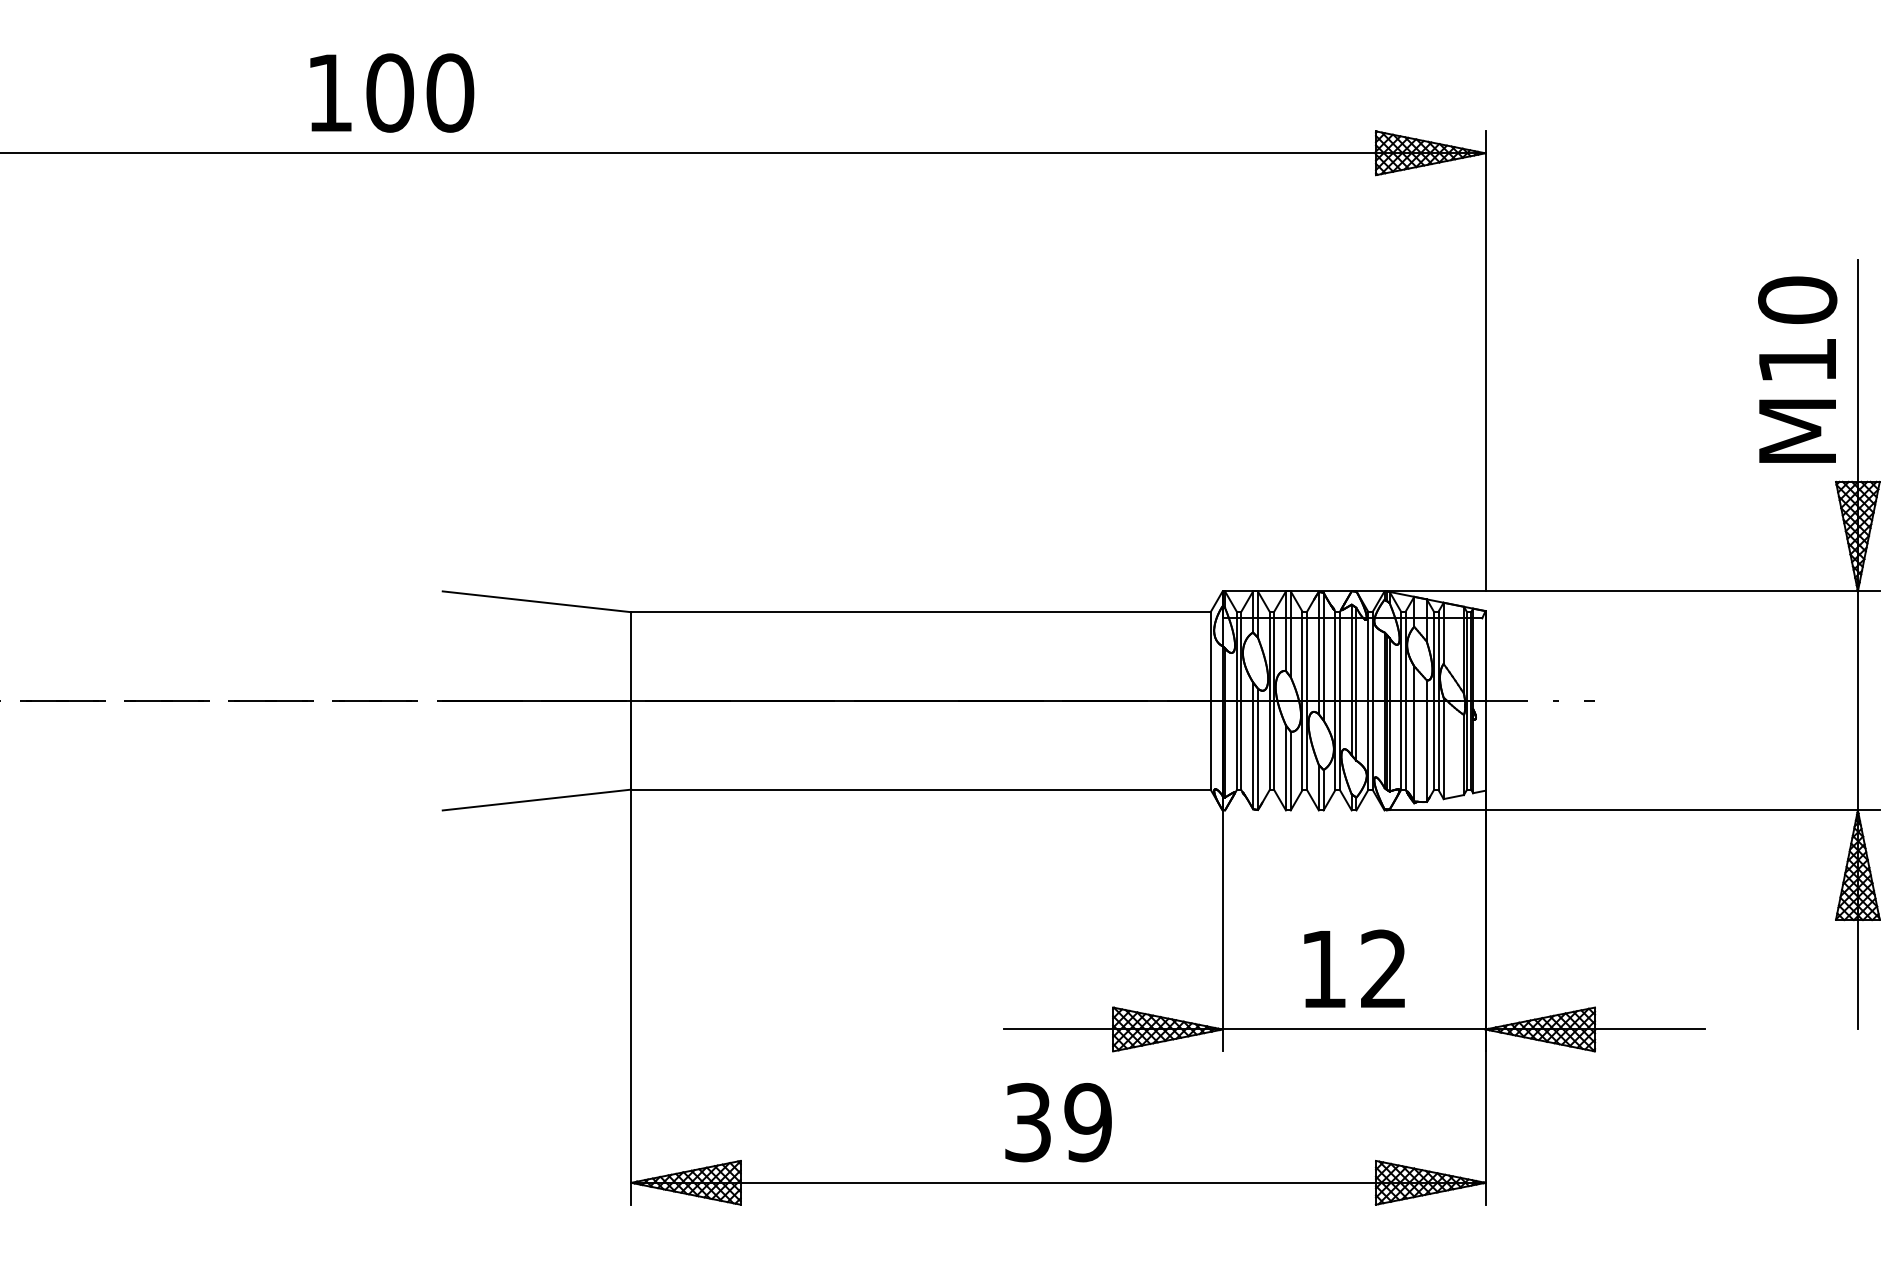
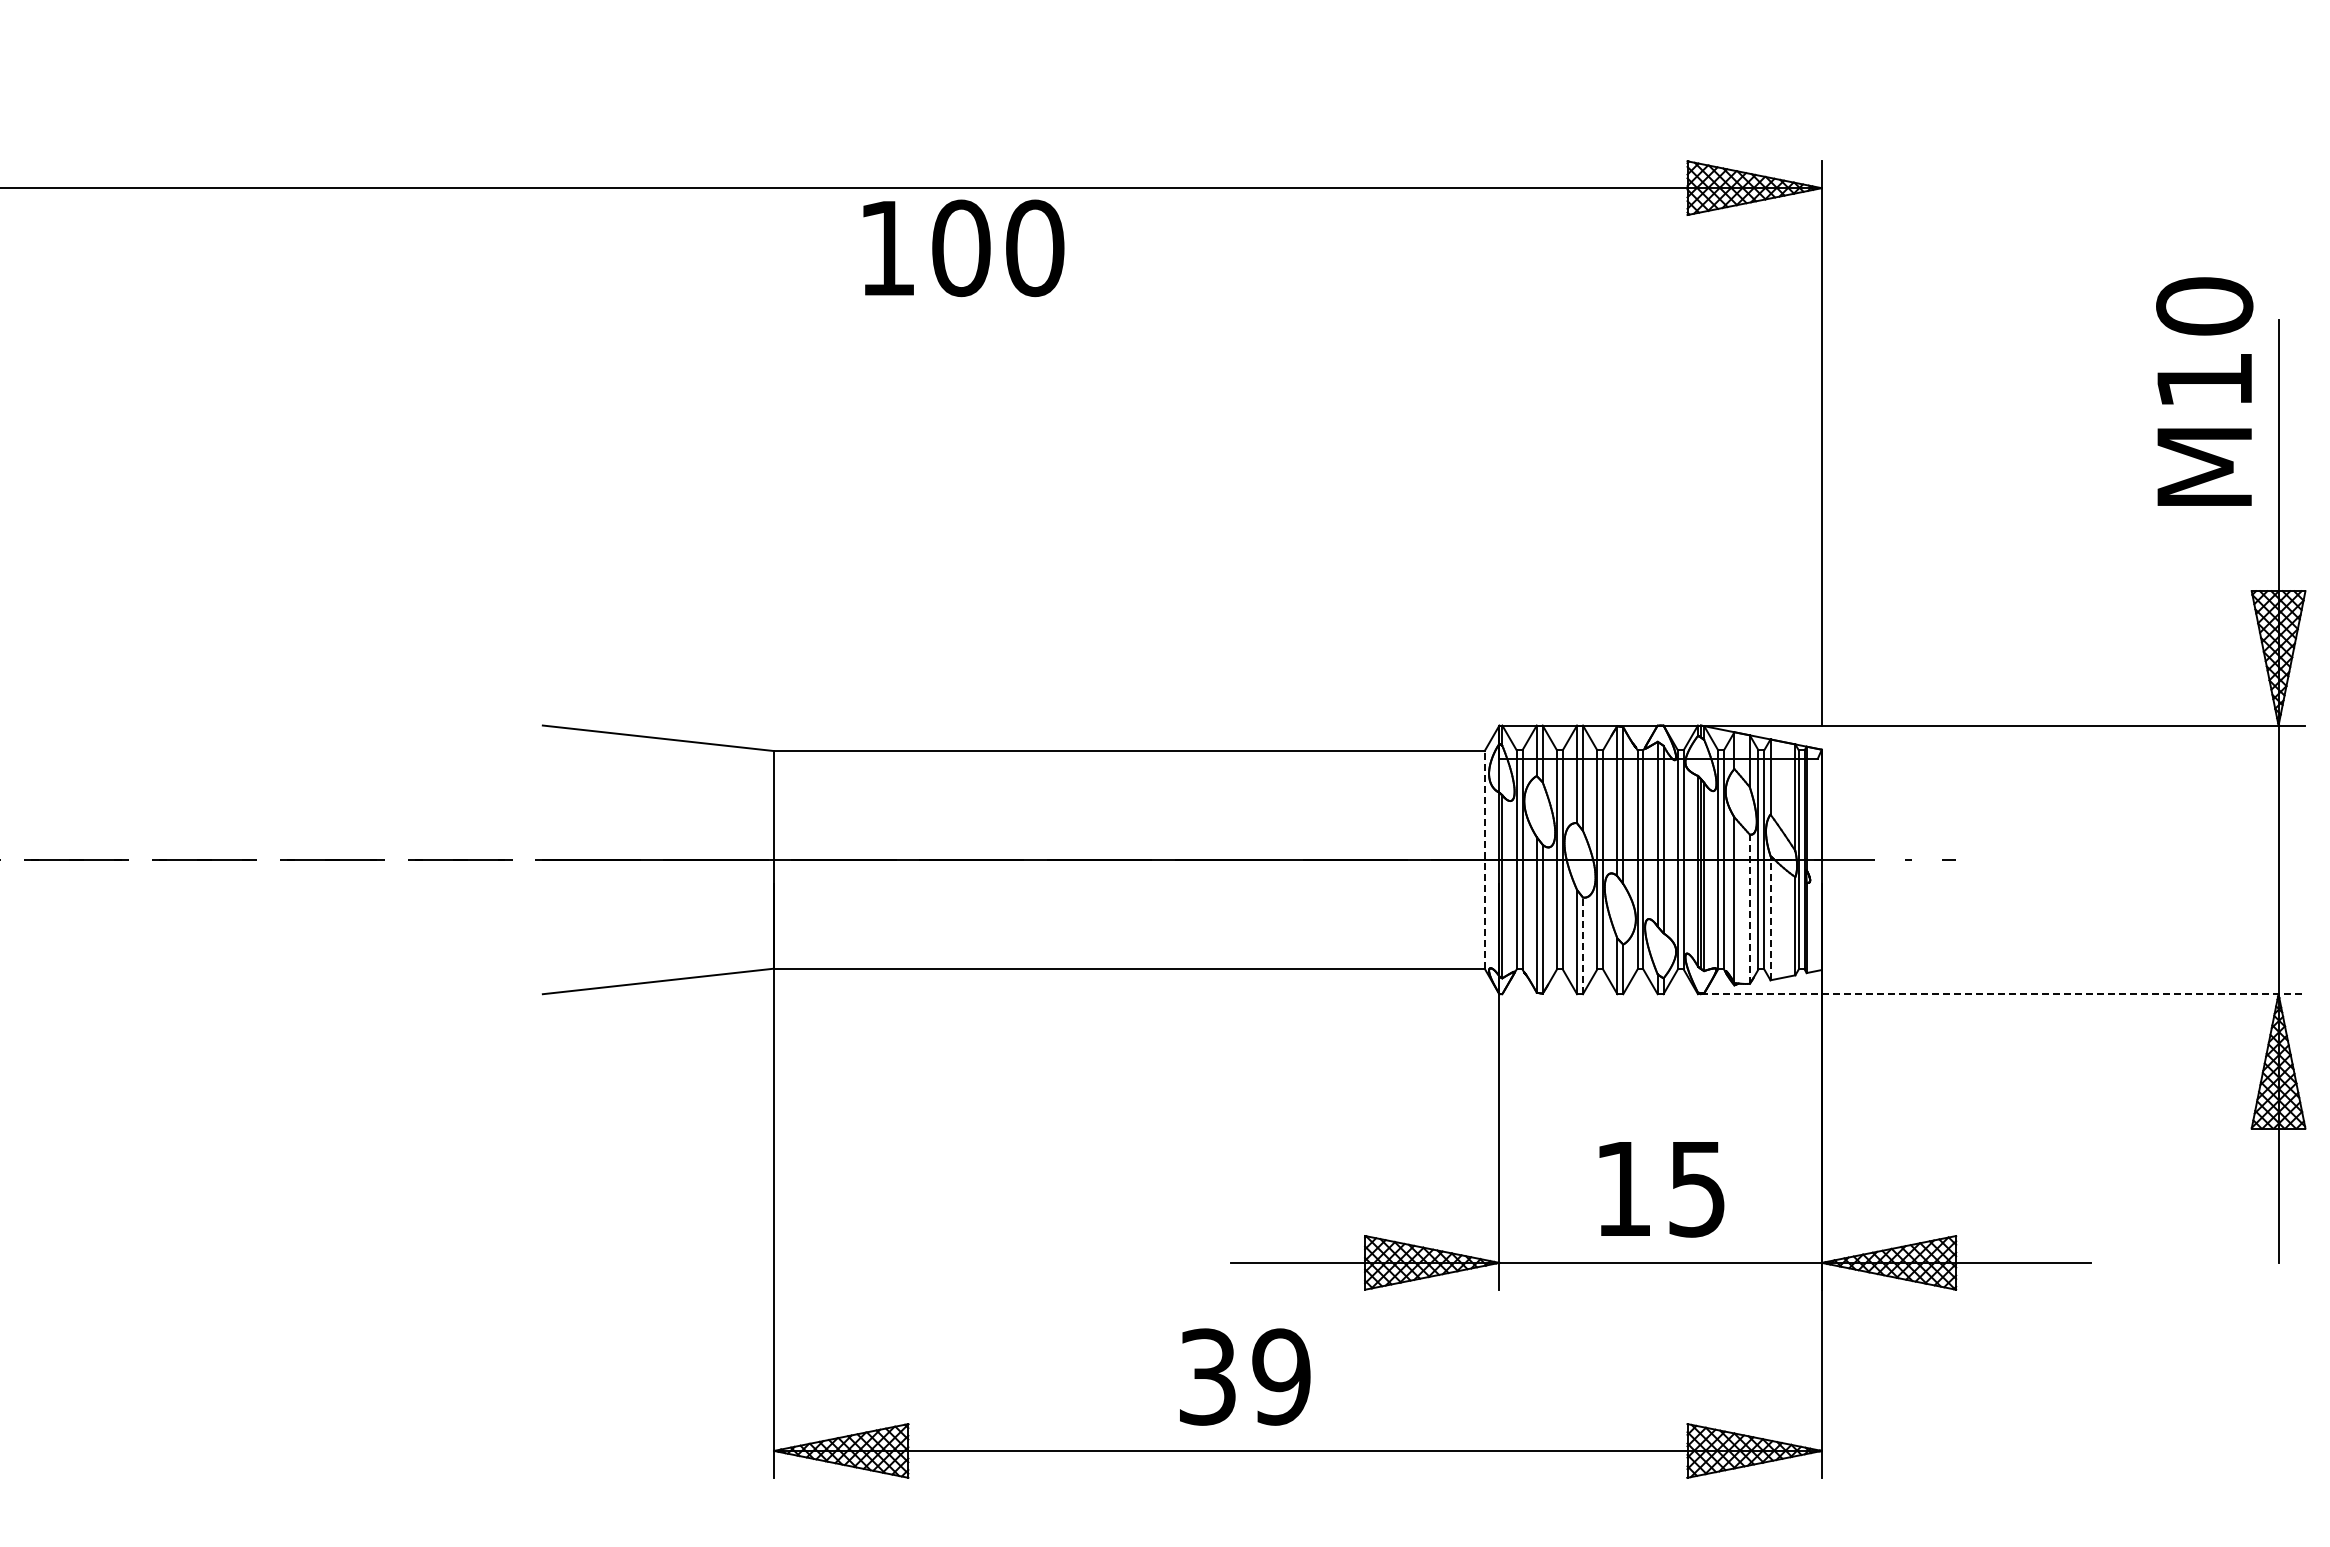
text: (391, 93) -> (963, 248), moved
text: (1797, 369) -> (2204, 391), moved
line: (1210, 700) -> (1484, 859), solid -> dashed
line: (1426, 741) -> (1749, 909), solid -> dashed
line: (1443, 747) -> (1770, 917), solid -> dashed
line: (1290, 770) -> (1582, 945), solid -> dashed
line: (1633, 810) -> (2003, 994), solid -> dashed
text: (1383, 968) -> (1696, 1188), 12 -> 15
text: (1058, 1122) -> (1245, 1376), moved

